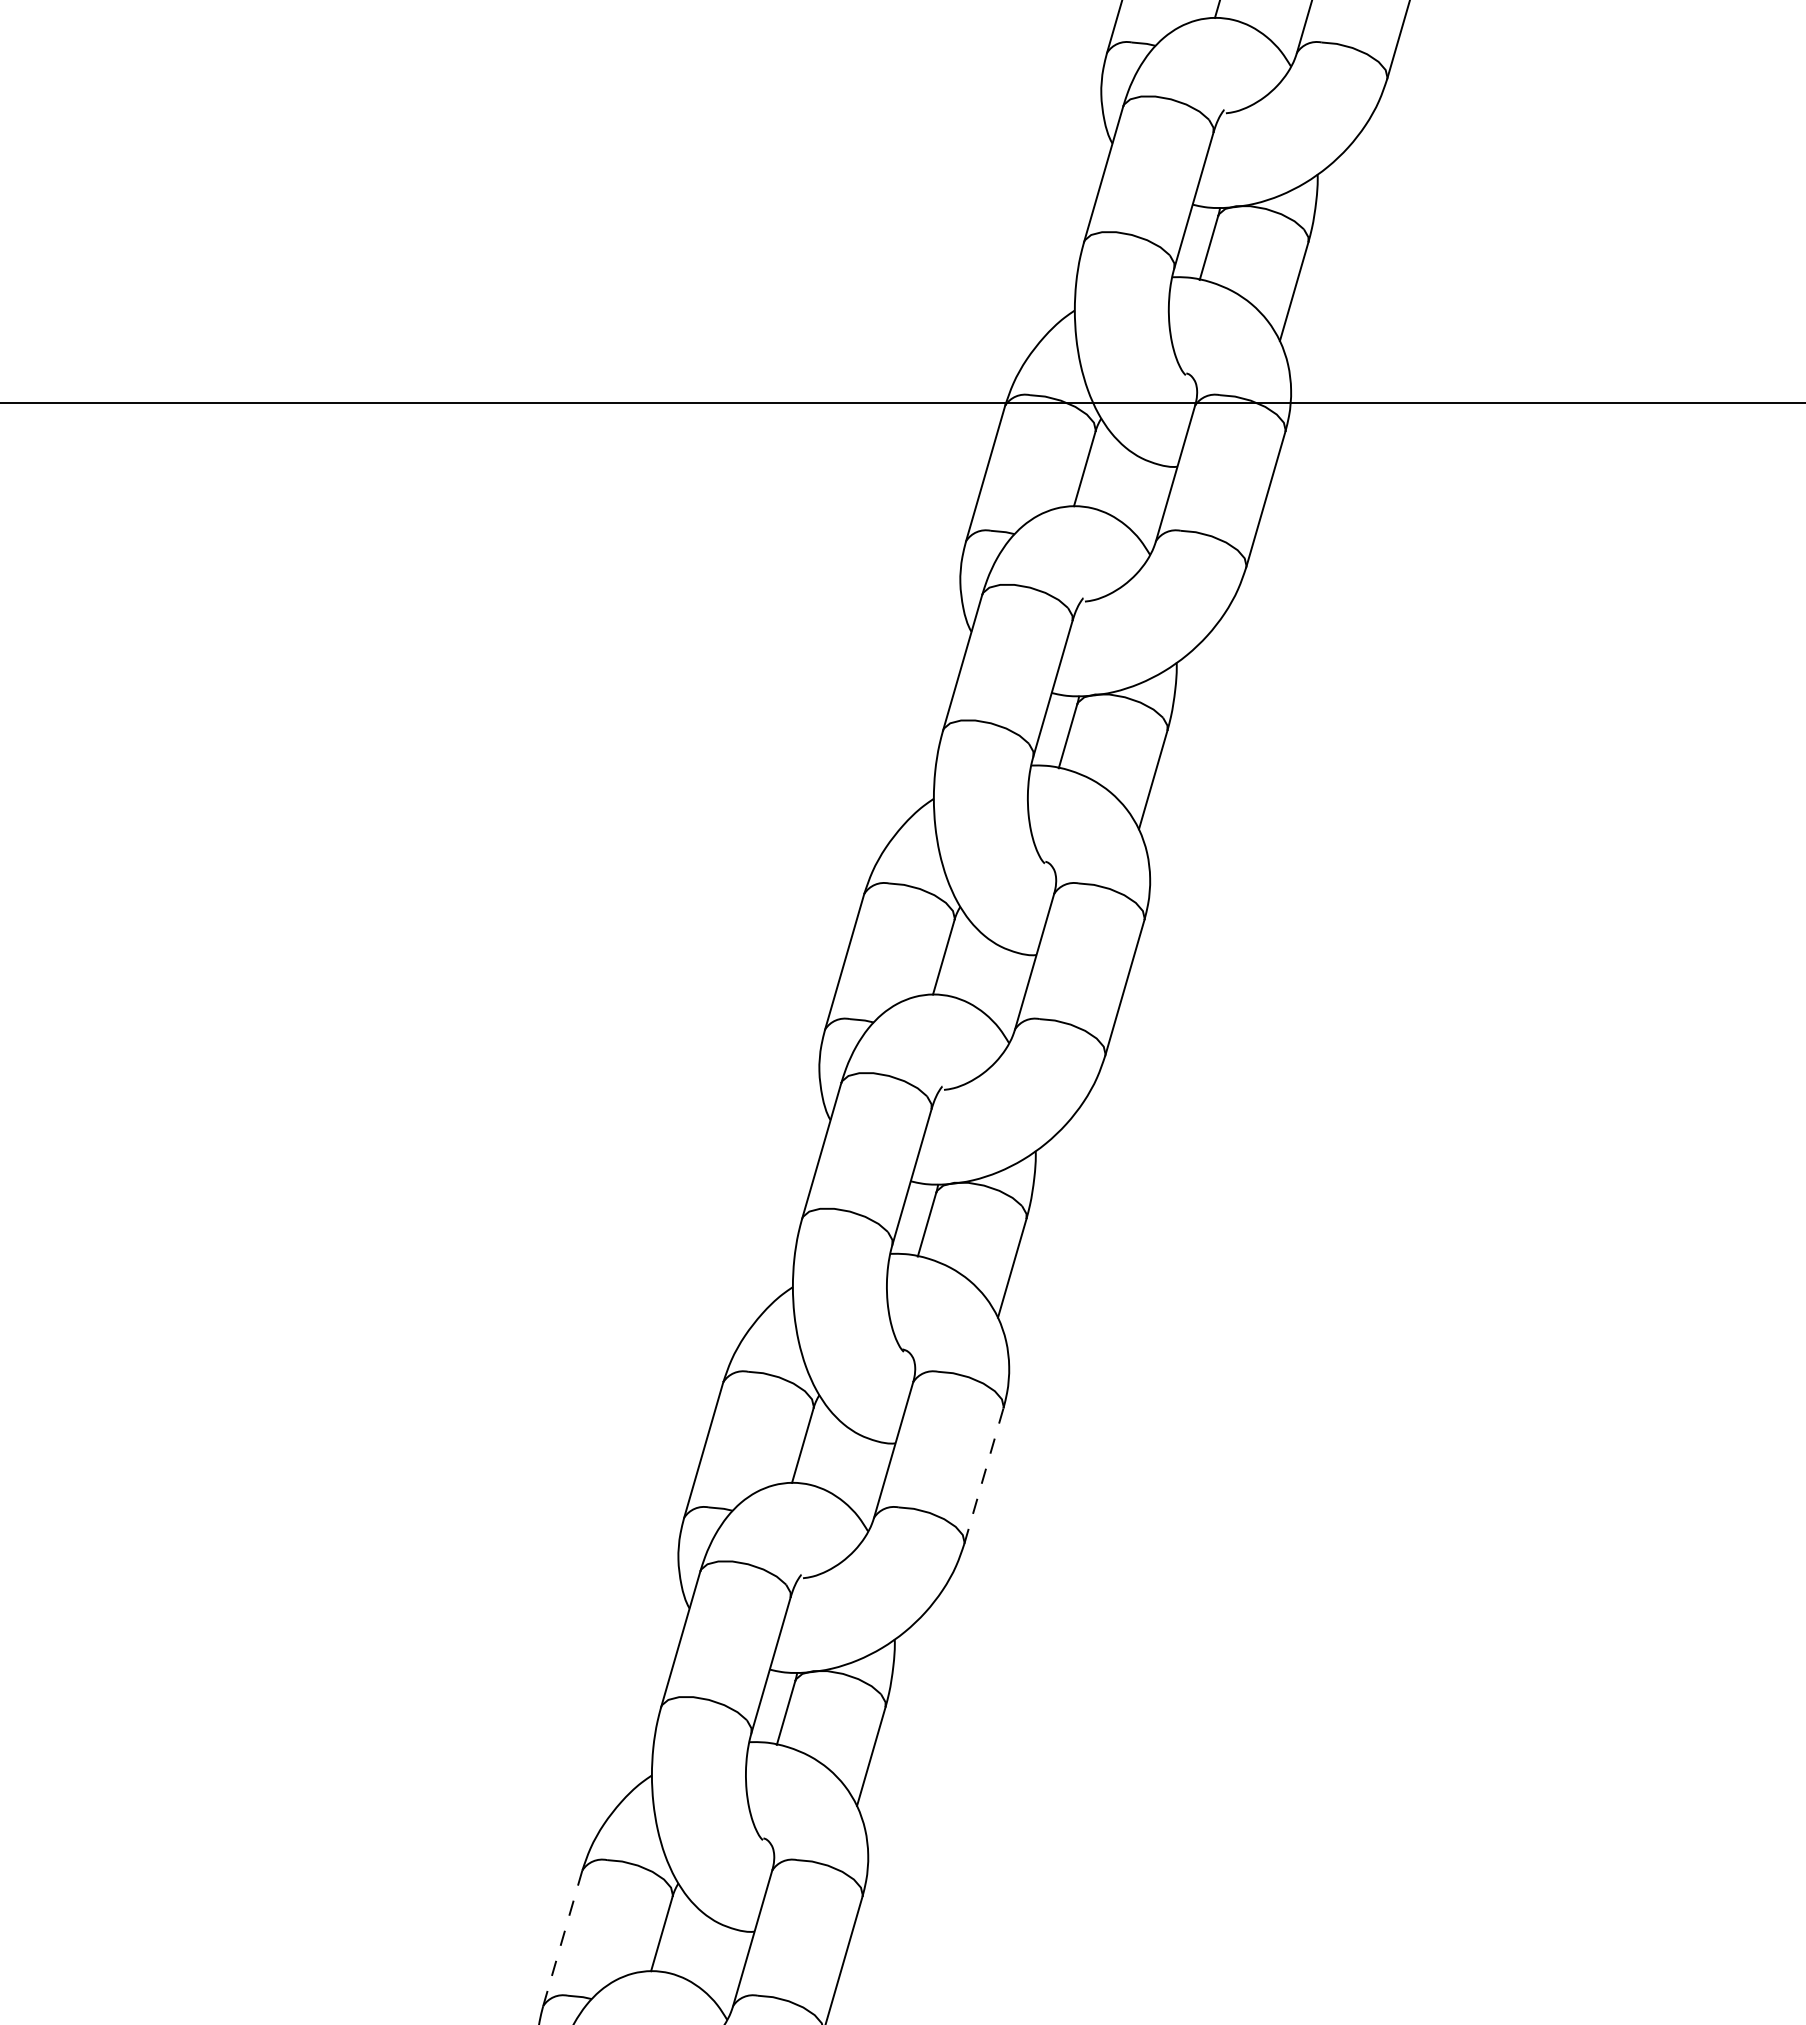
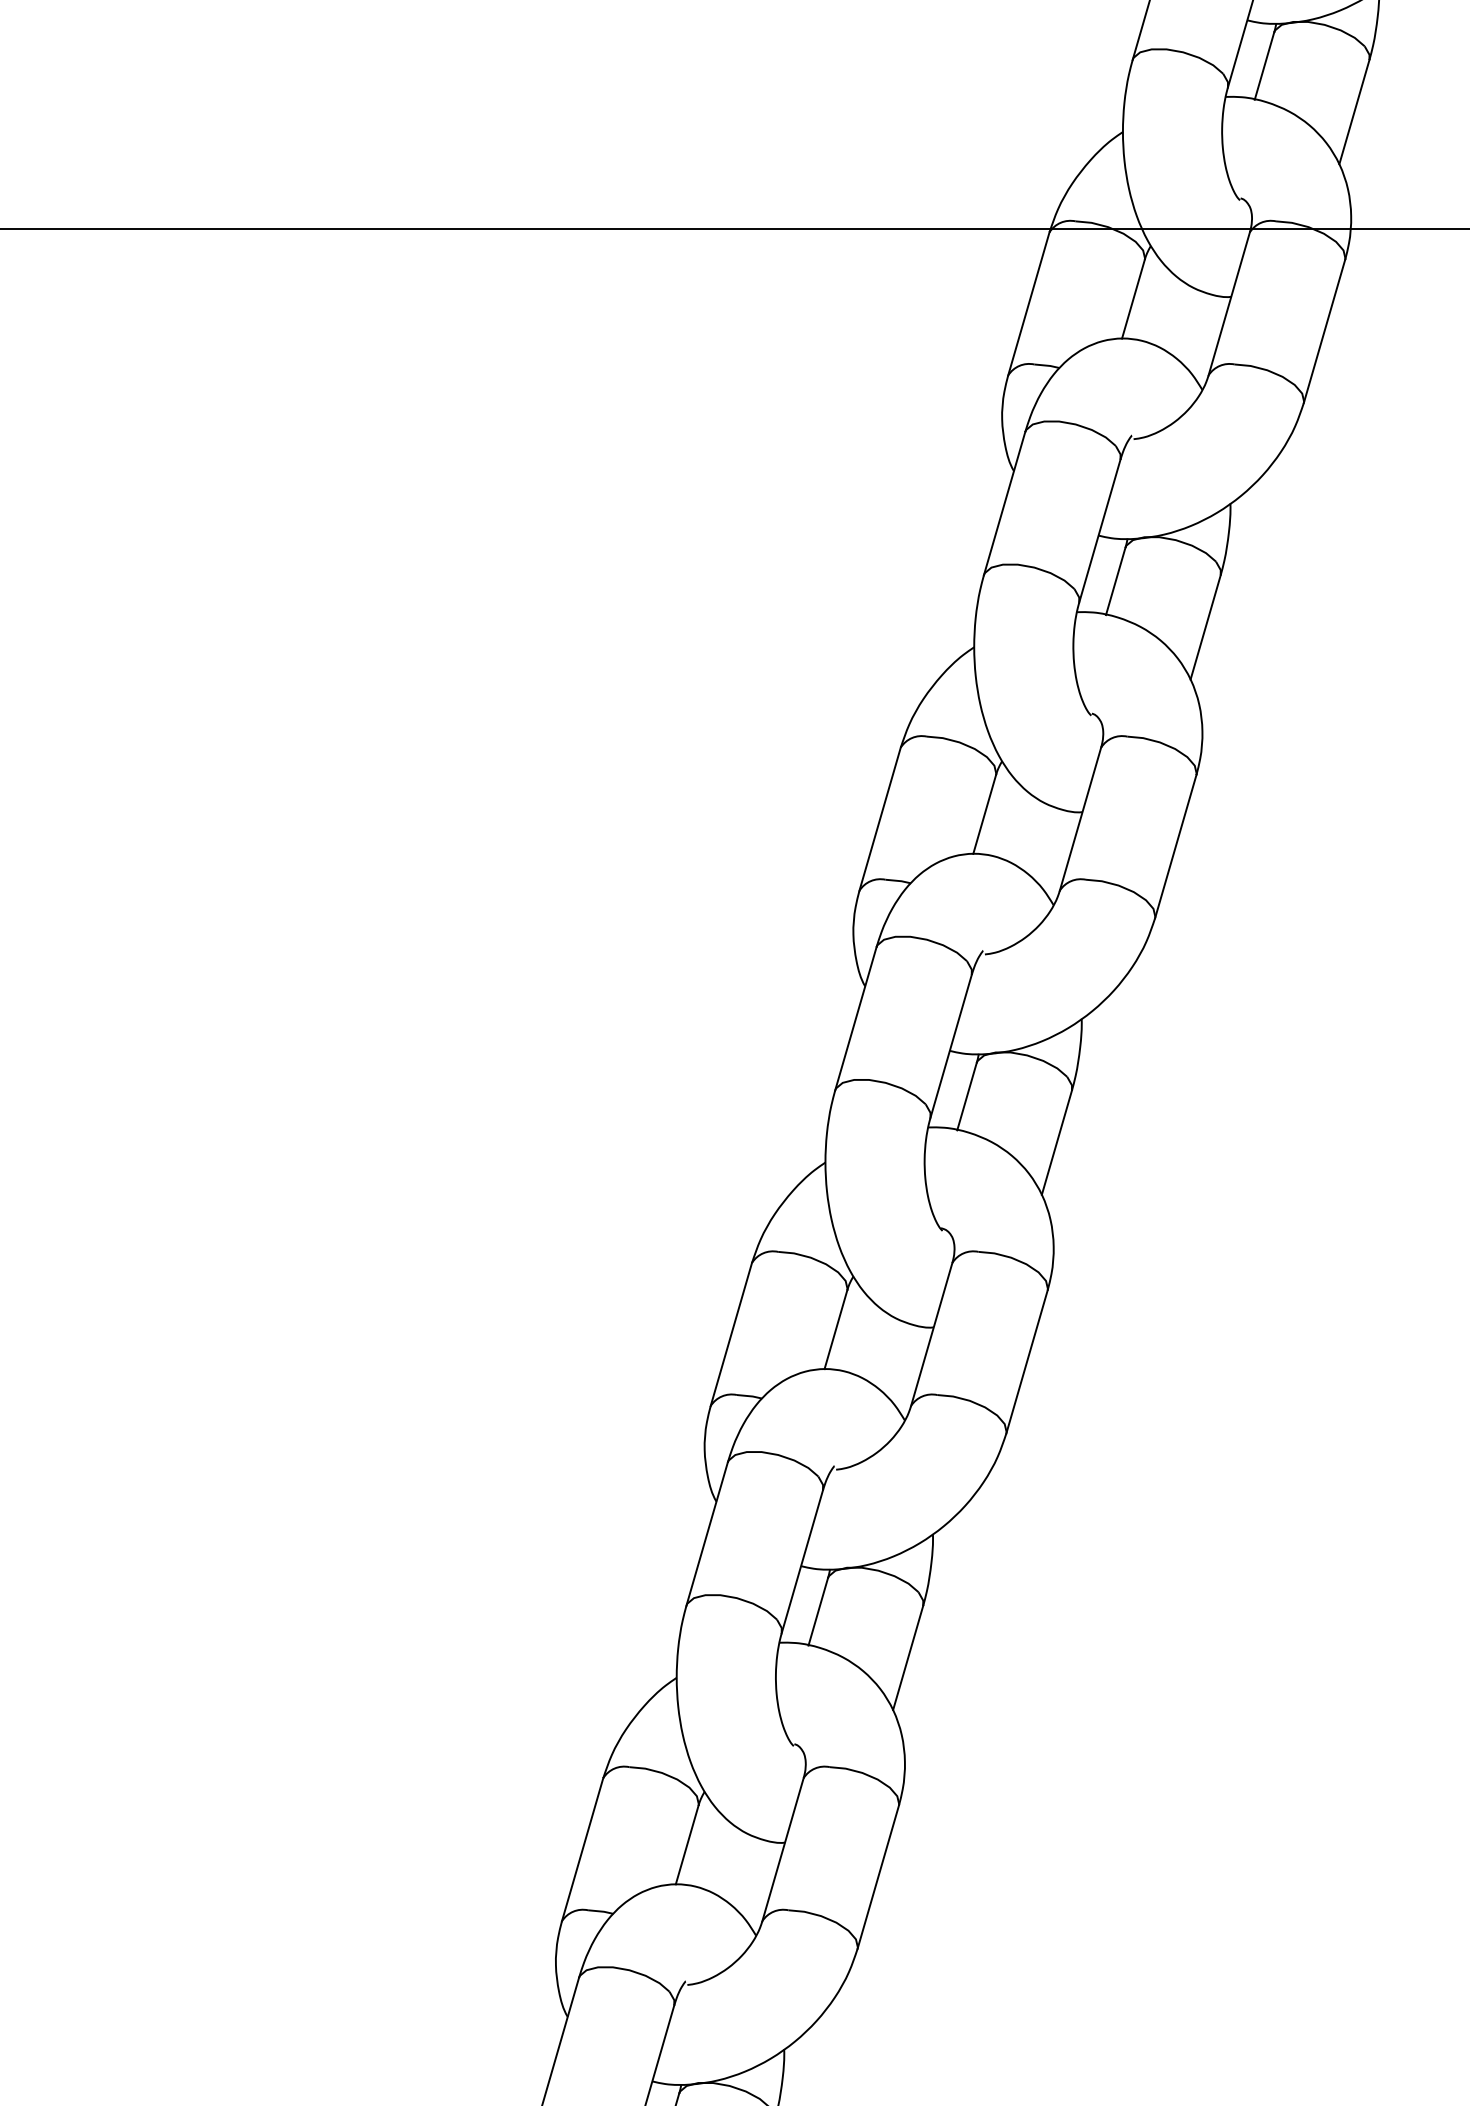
line: (983, 1476) -> (1026, 1362), dashed -> solid
line: (562, 1938) -> (582, 1849), dashed -> solid

